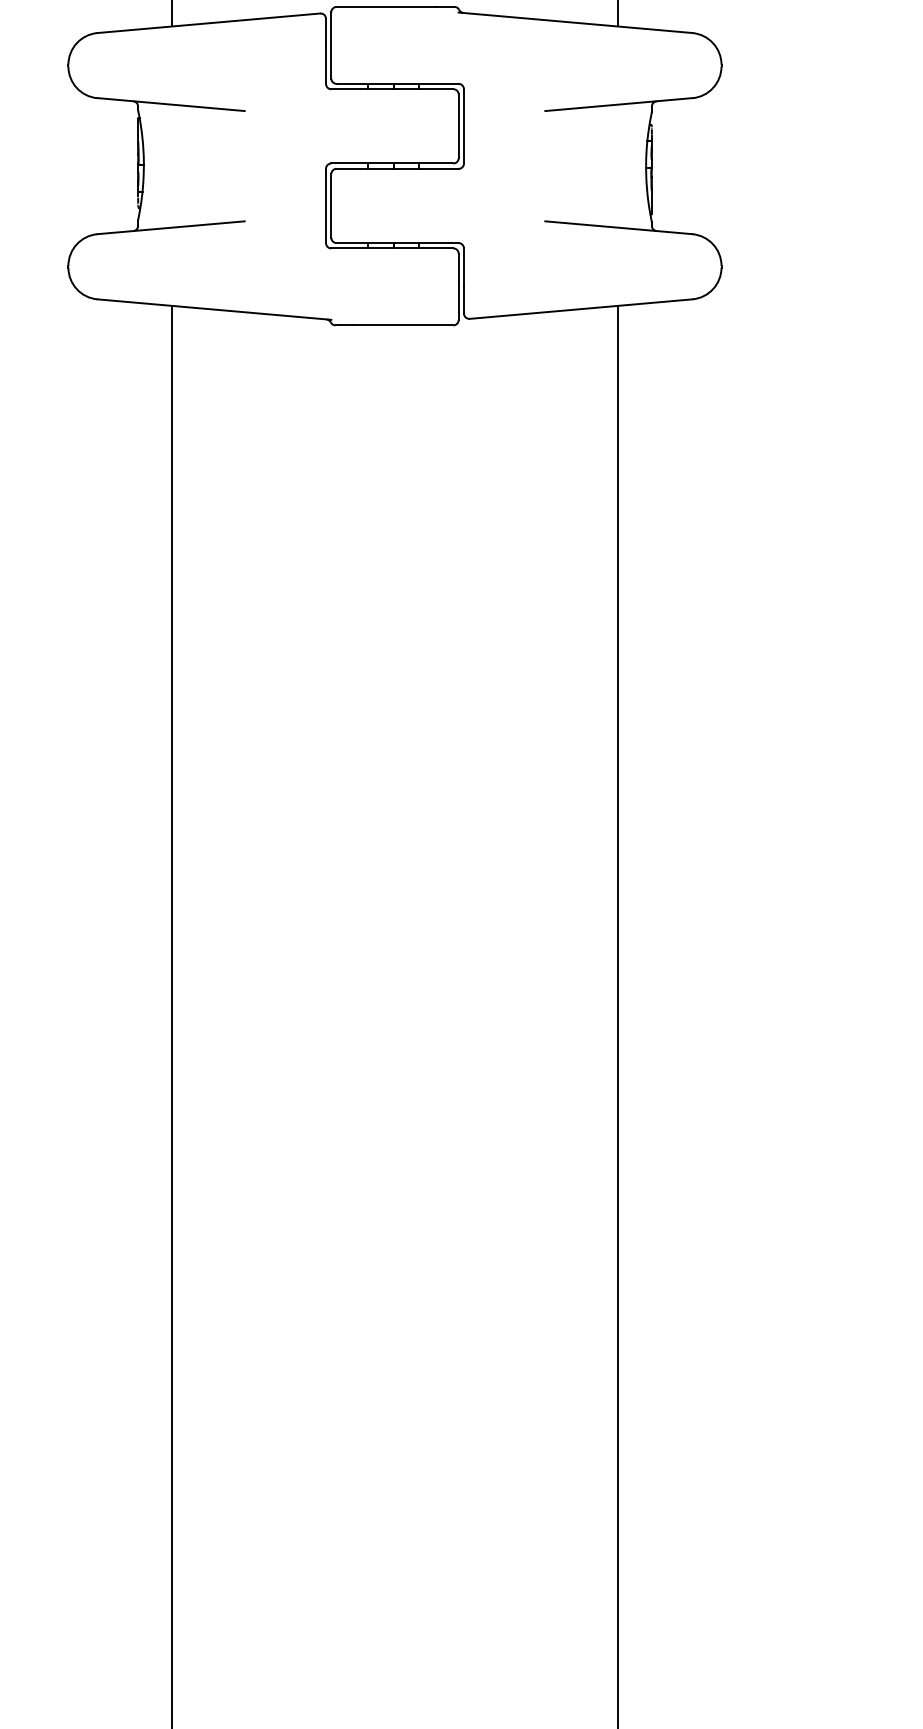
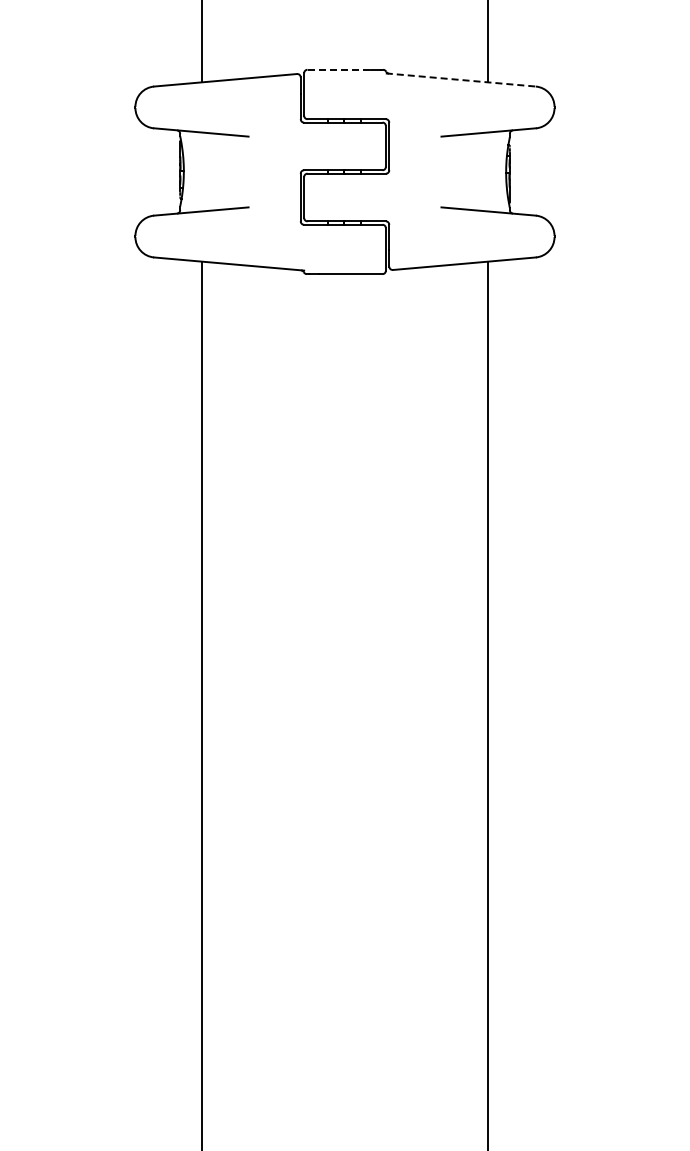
line: (386, 6) -> (339, 69), solid -> dashed
line: (576, 23) -> (461, 80), solid -> dashed

